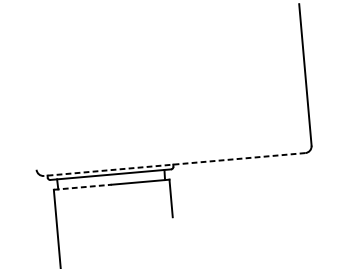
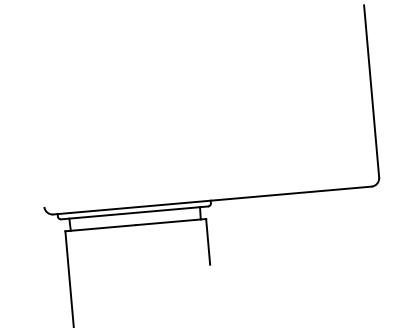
line: (174, 164) -> (212, 200), dashed -> solid
line: (83, 187) -> (101, 228), dashed -> solid

